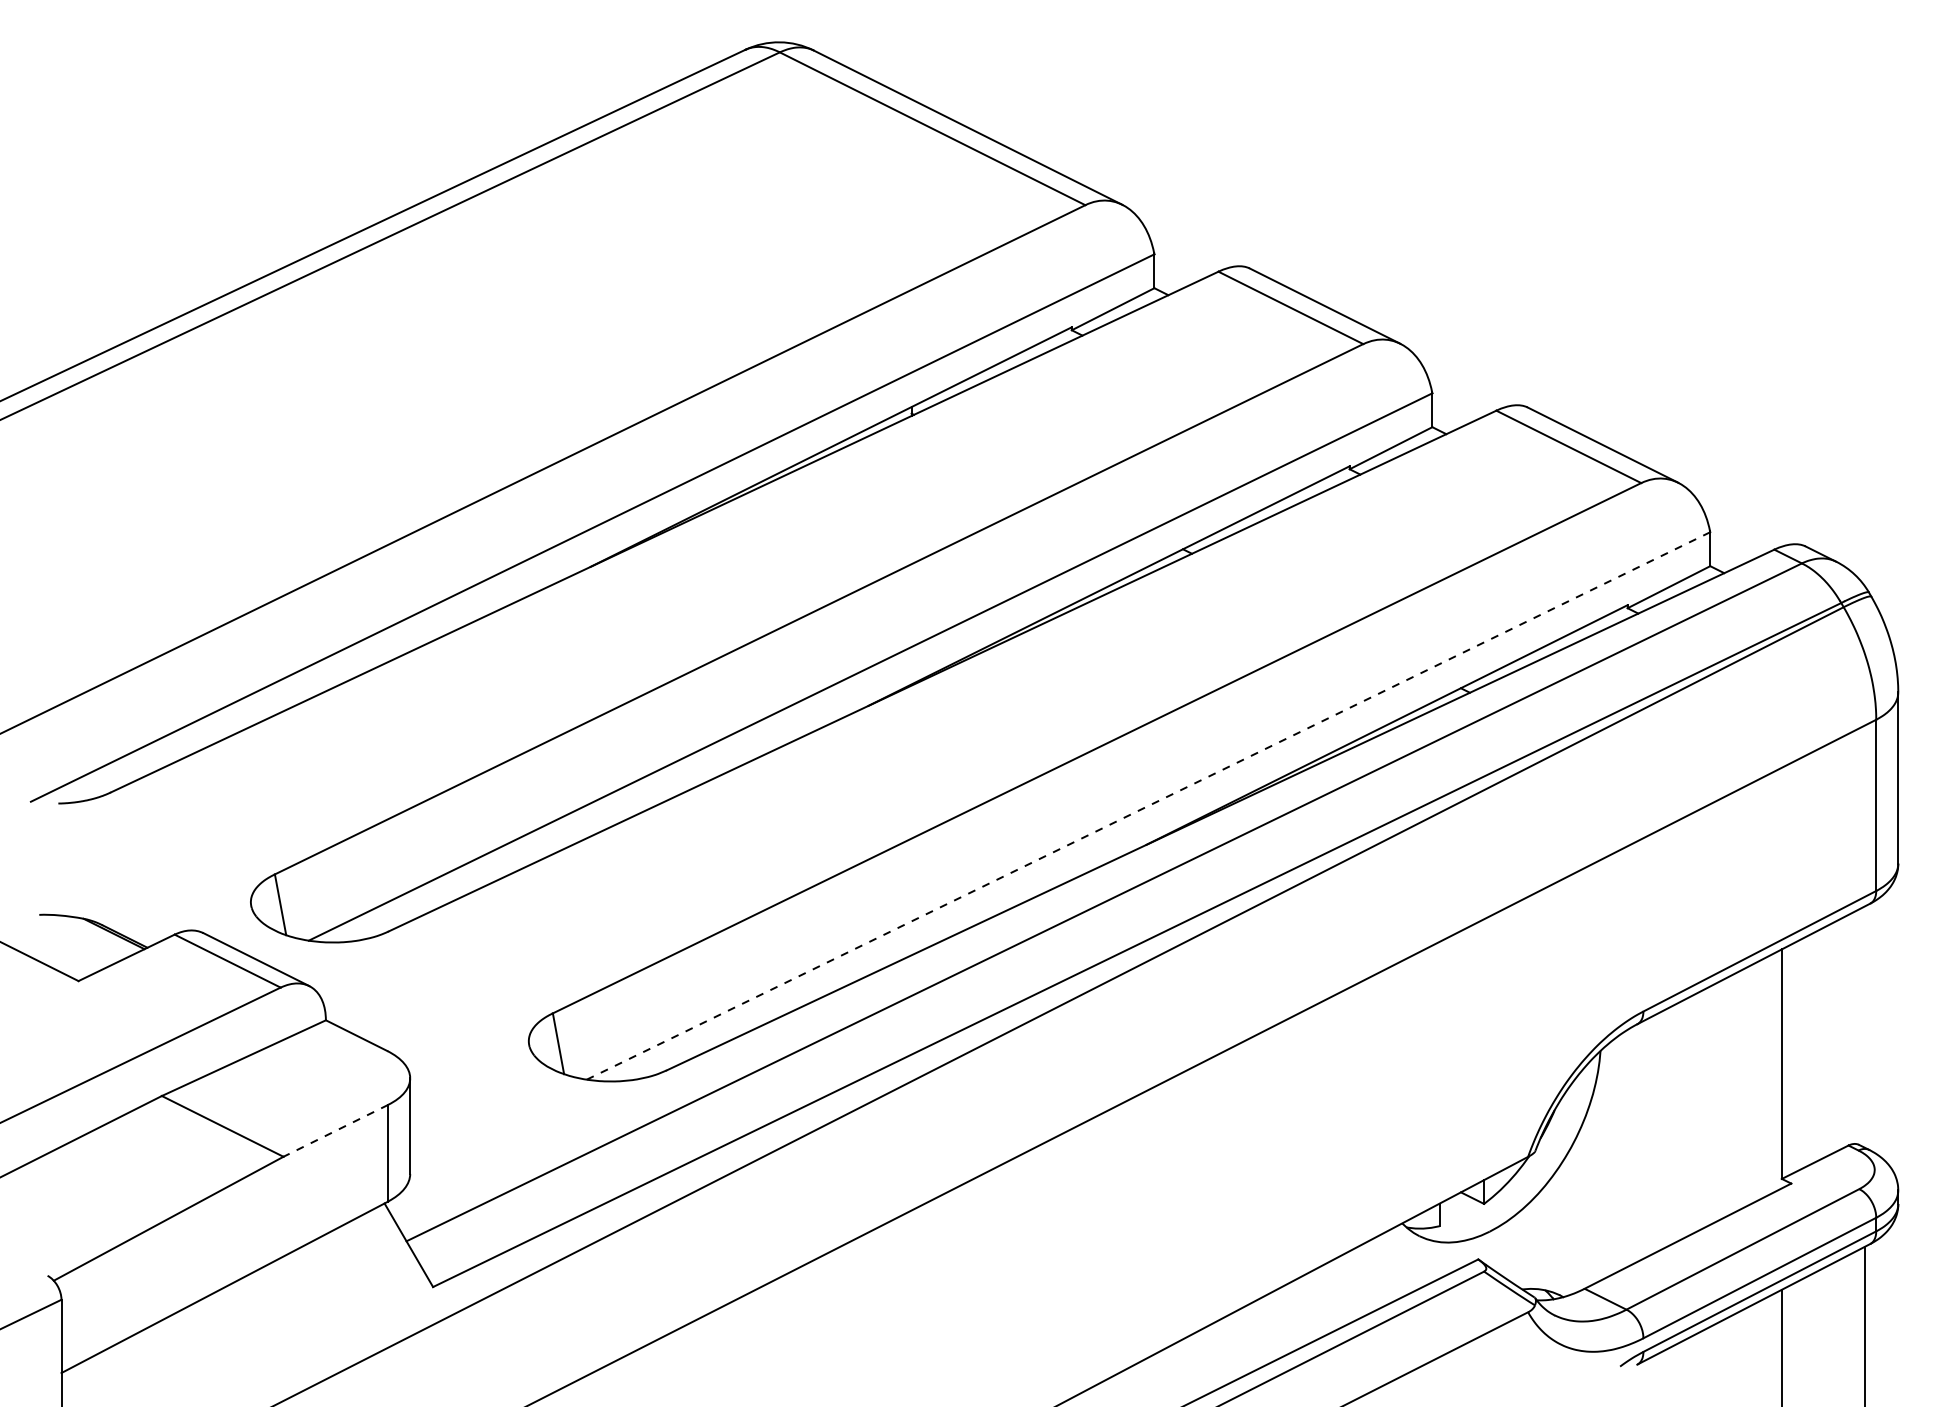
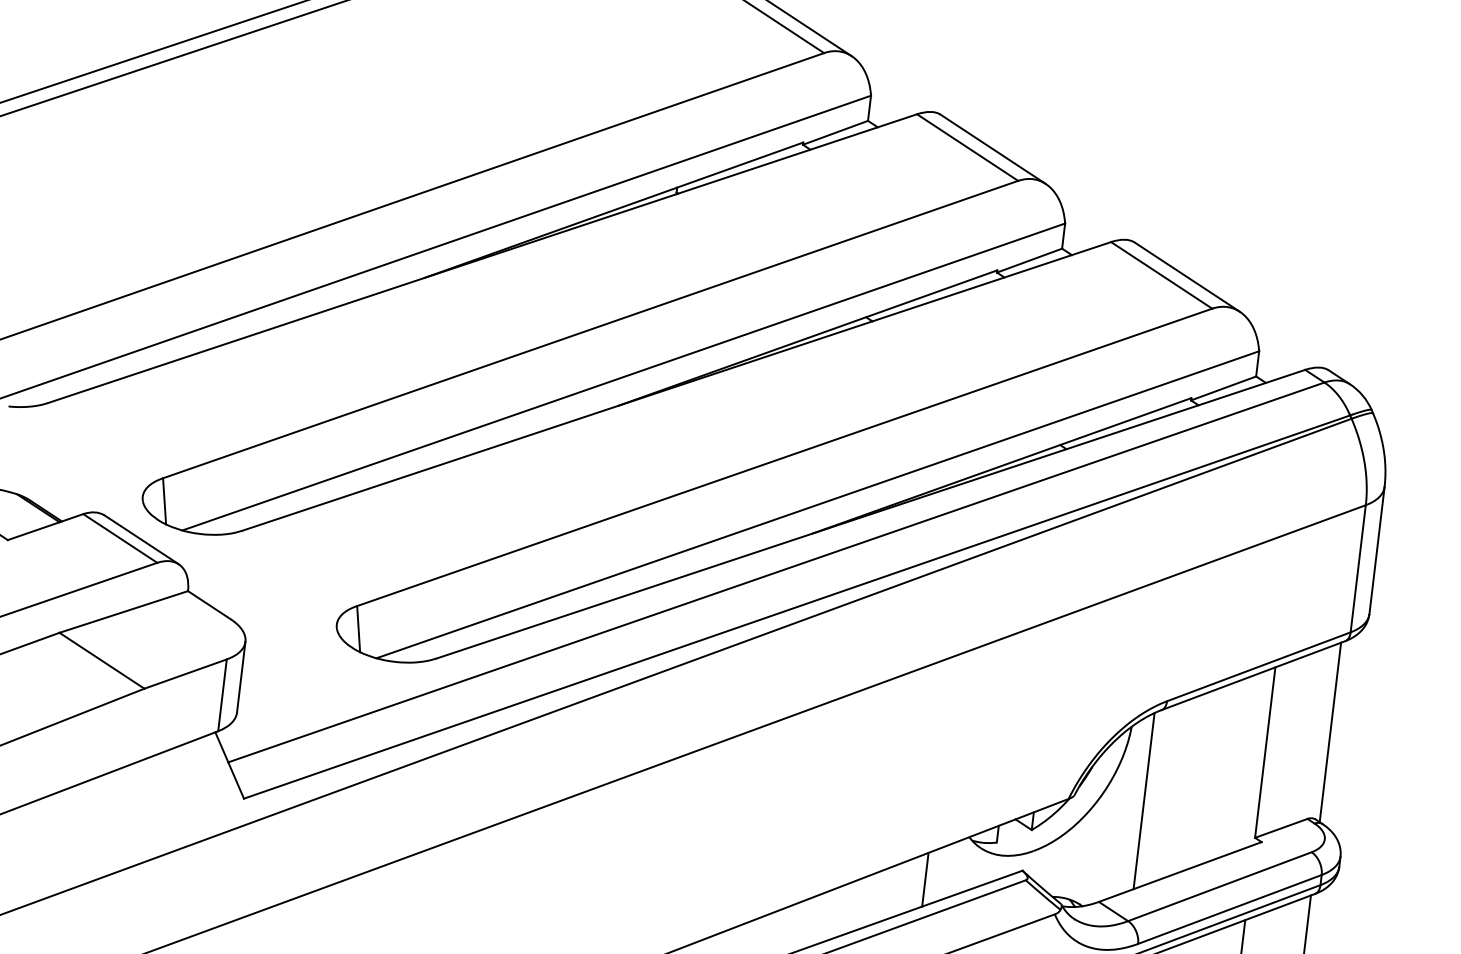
line: (1148, 805) -> (817, 504), dashed -> solid
line: (1865, 1026) -> (1330, 732), added
line: (335, 1131) -> (185, 674), dashed -> solid
line: (1628, 1147) -> (1143, 800), added
line: (1350, 1286) -> (925, 879), added

